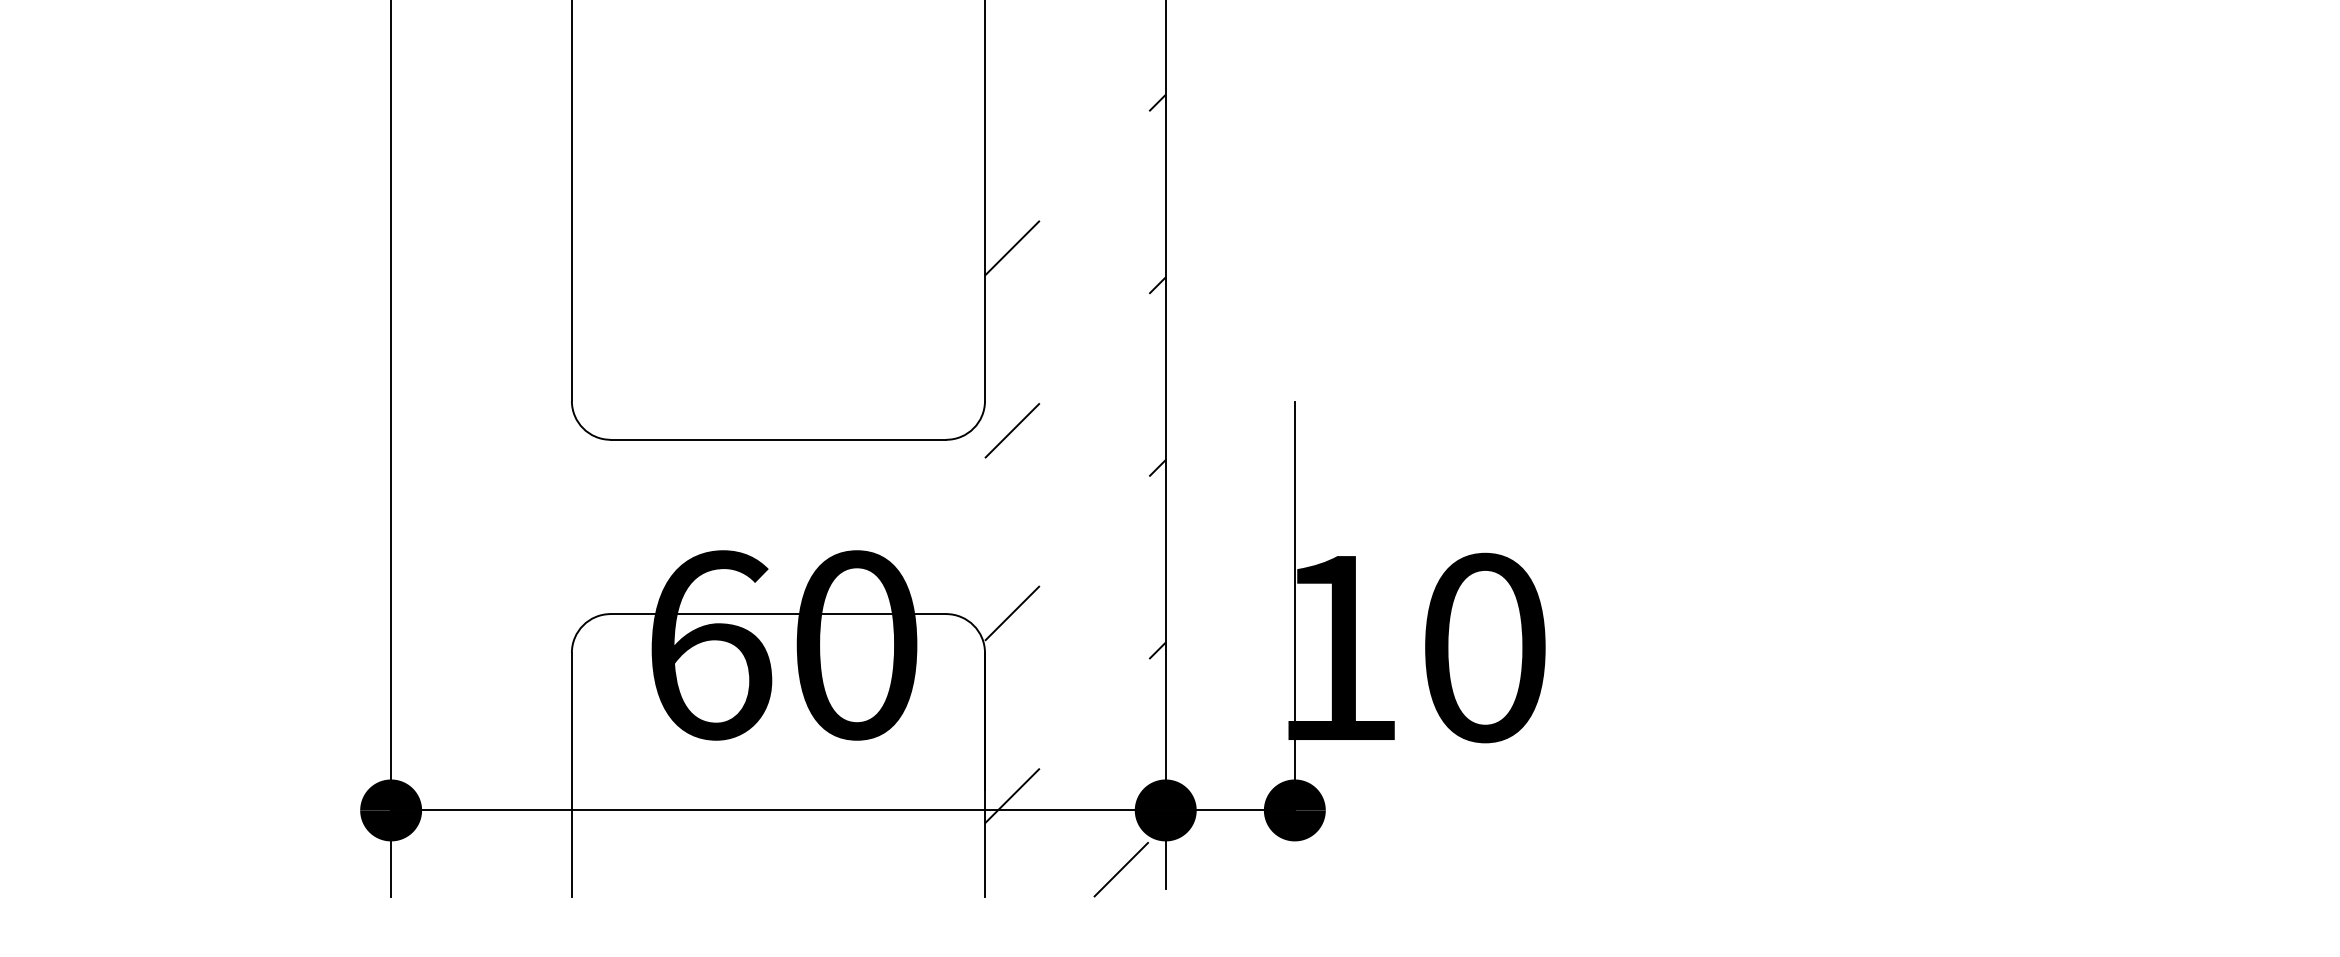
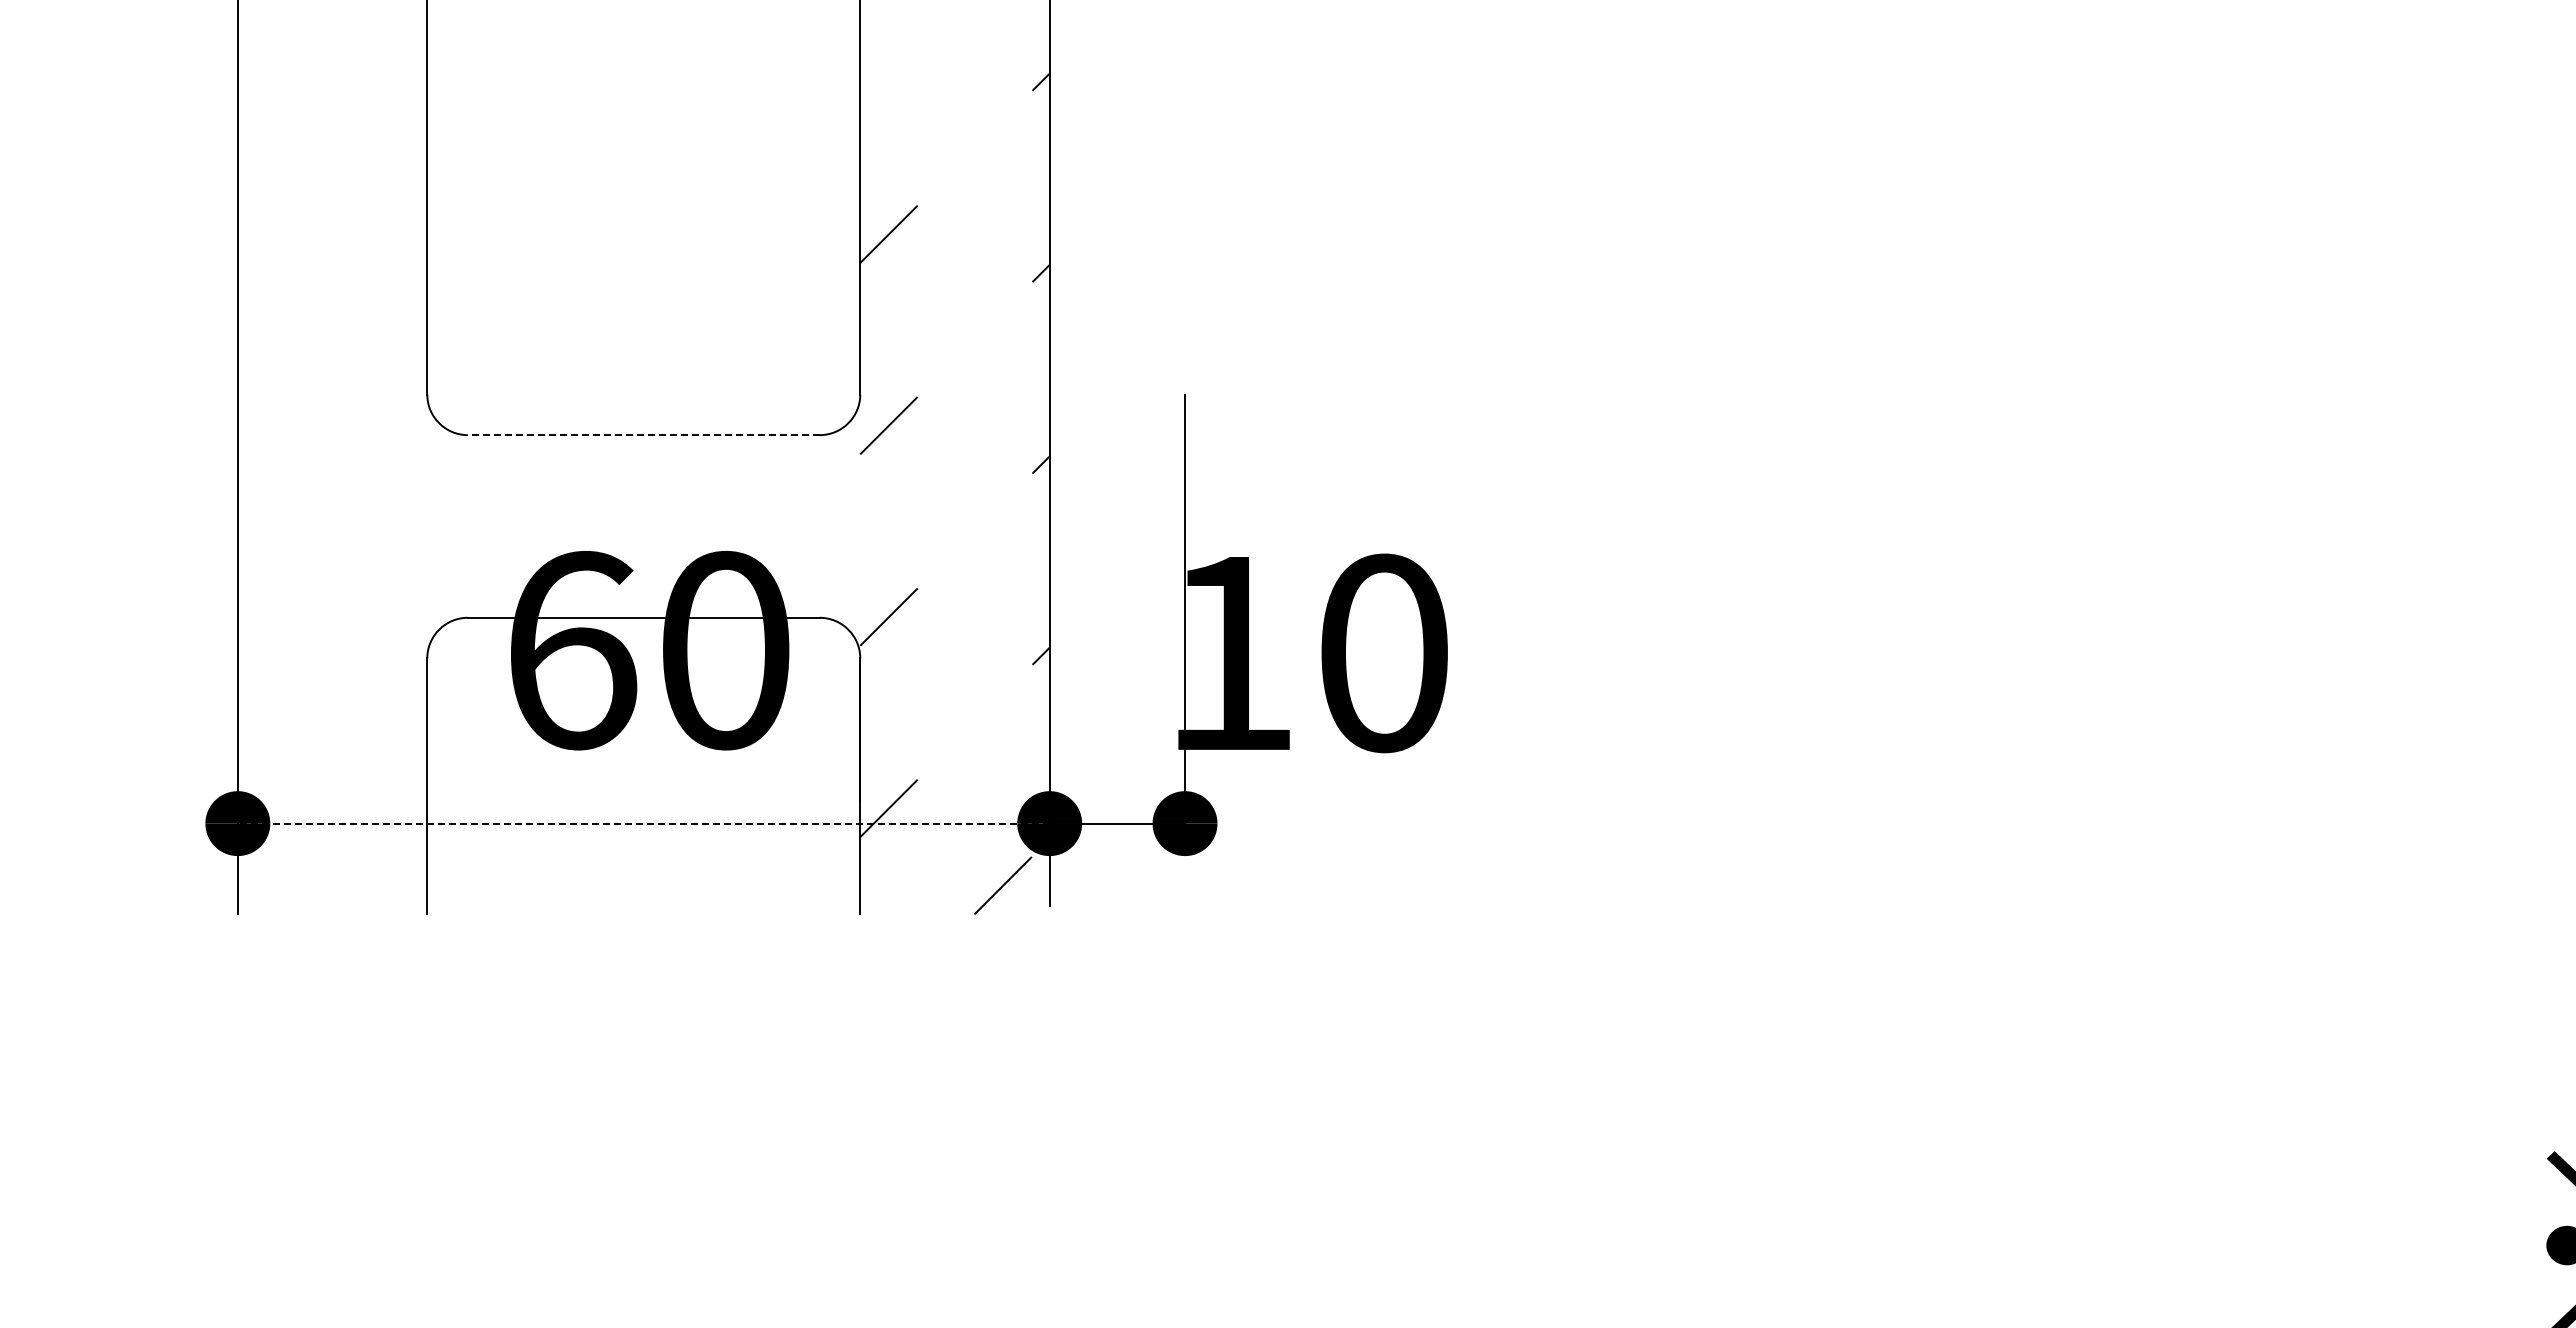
line: (778, 440) -> (643, 435), solid -> dashed
line: (778, 810) -> (643, 823), solid -> dashed

